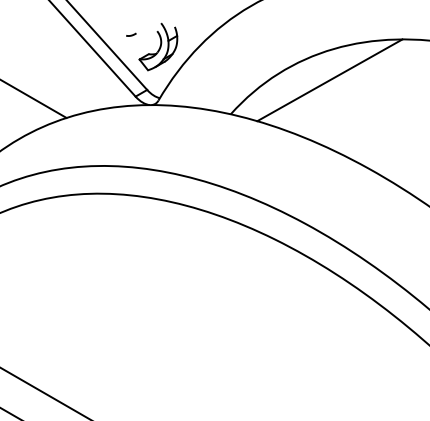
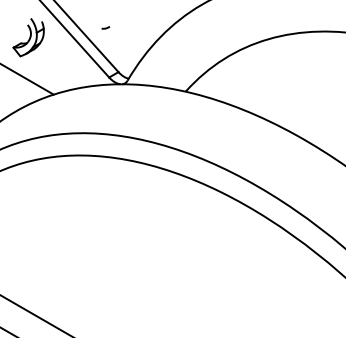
part: (158, 46) -> (28, 37), moved
line: (329, 80) -> (265, 64), removed

